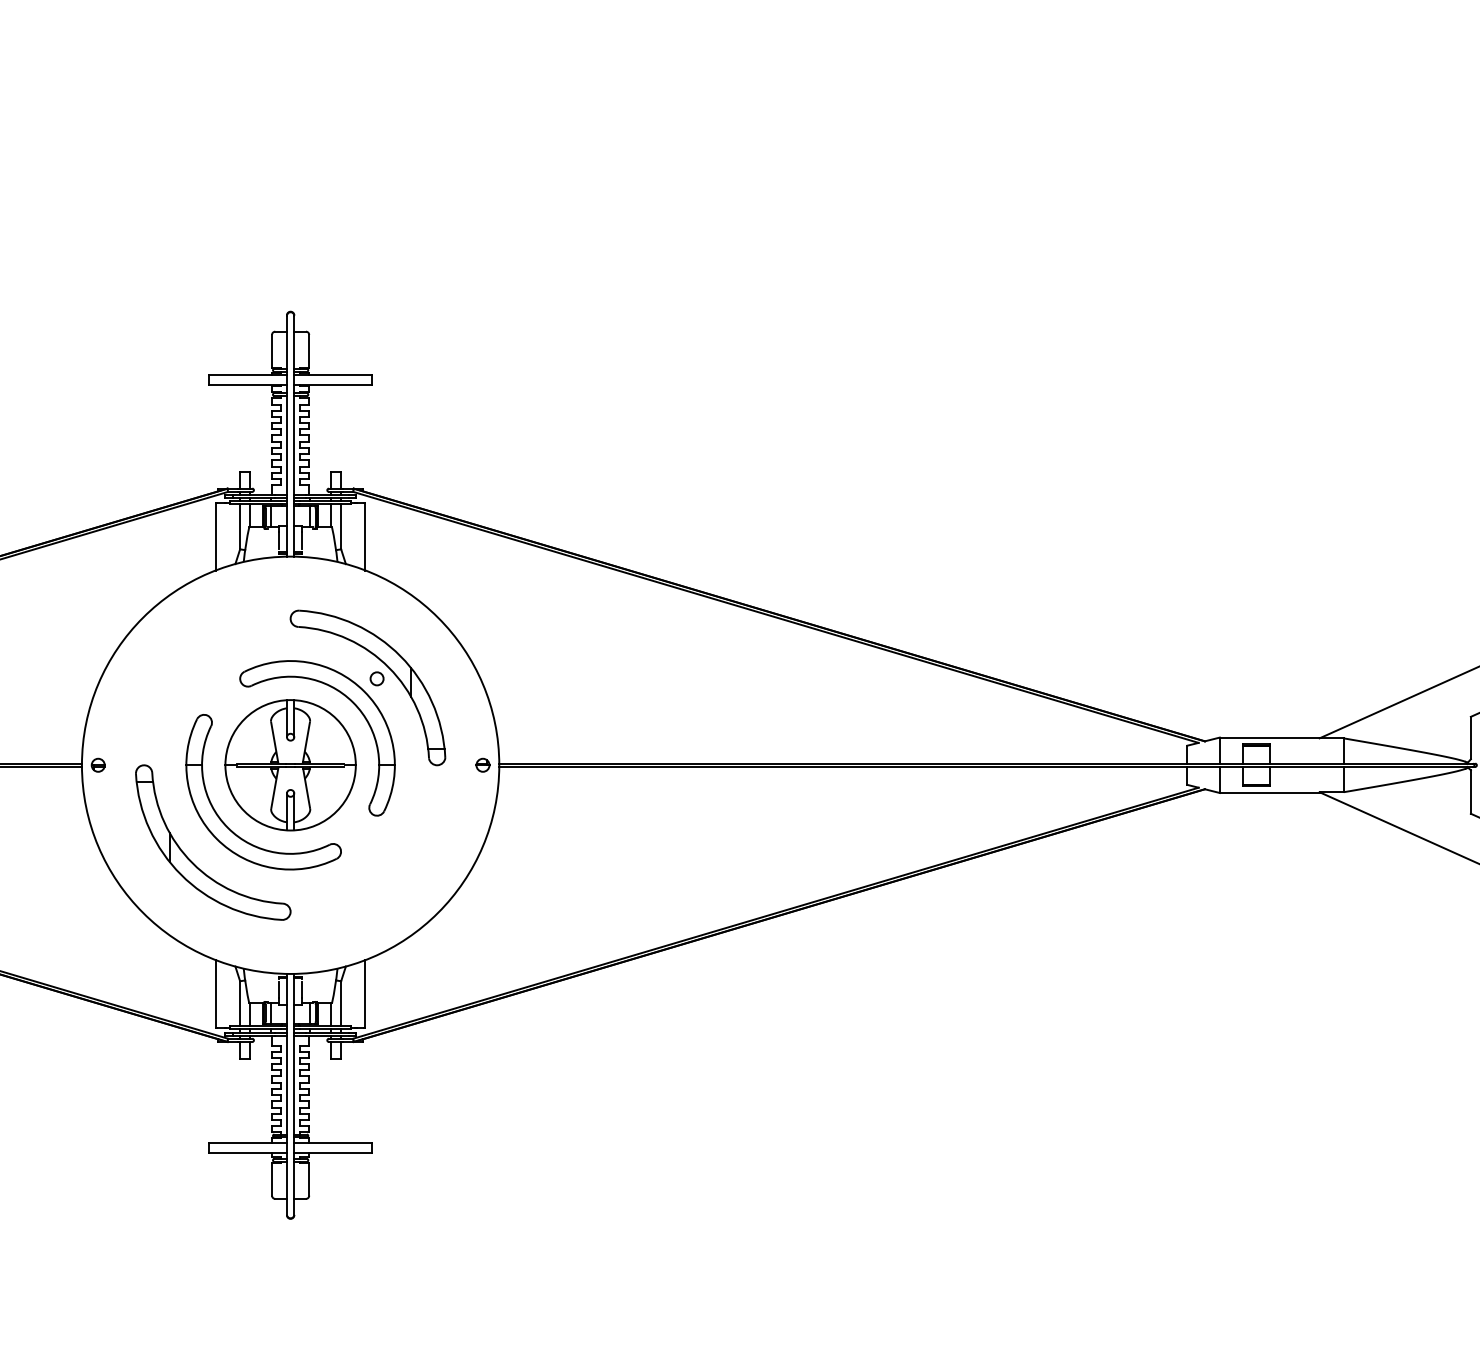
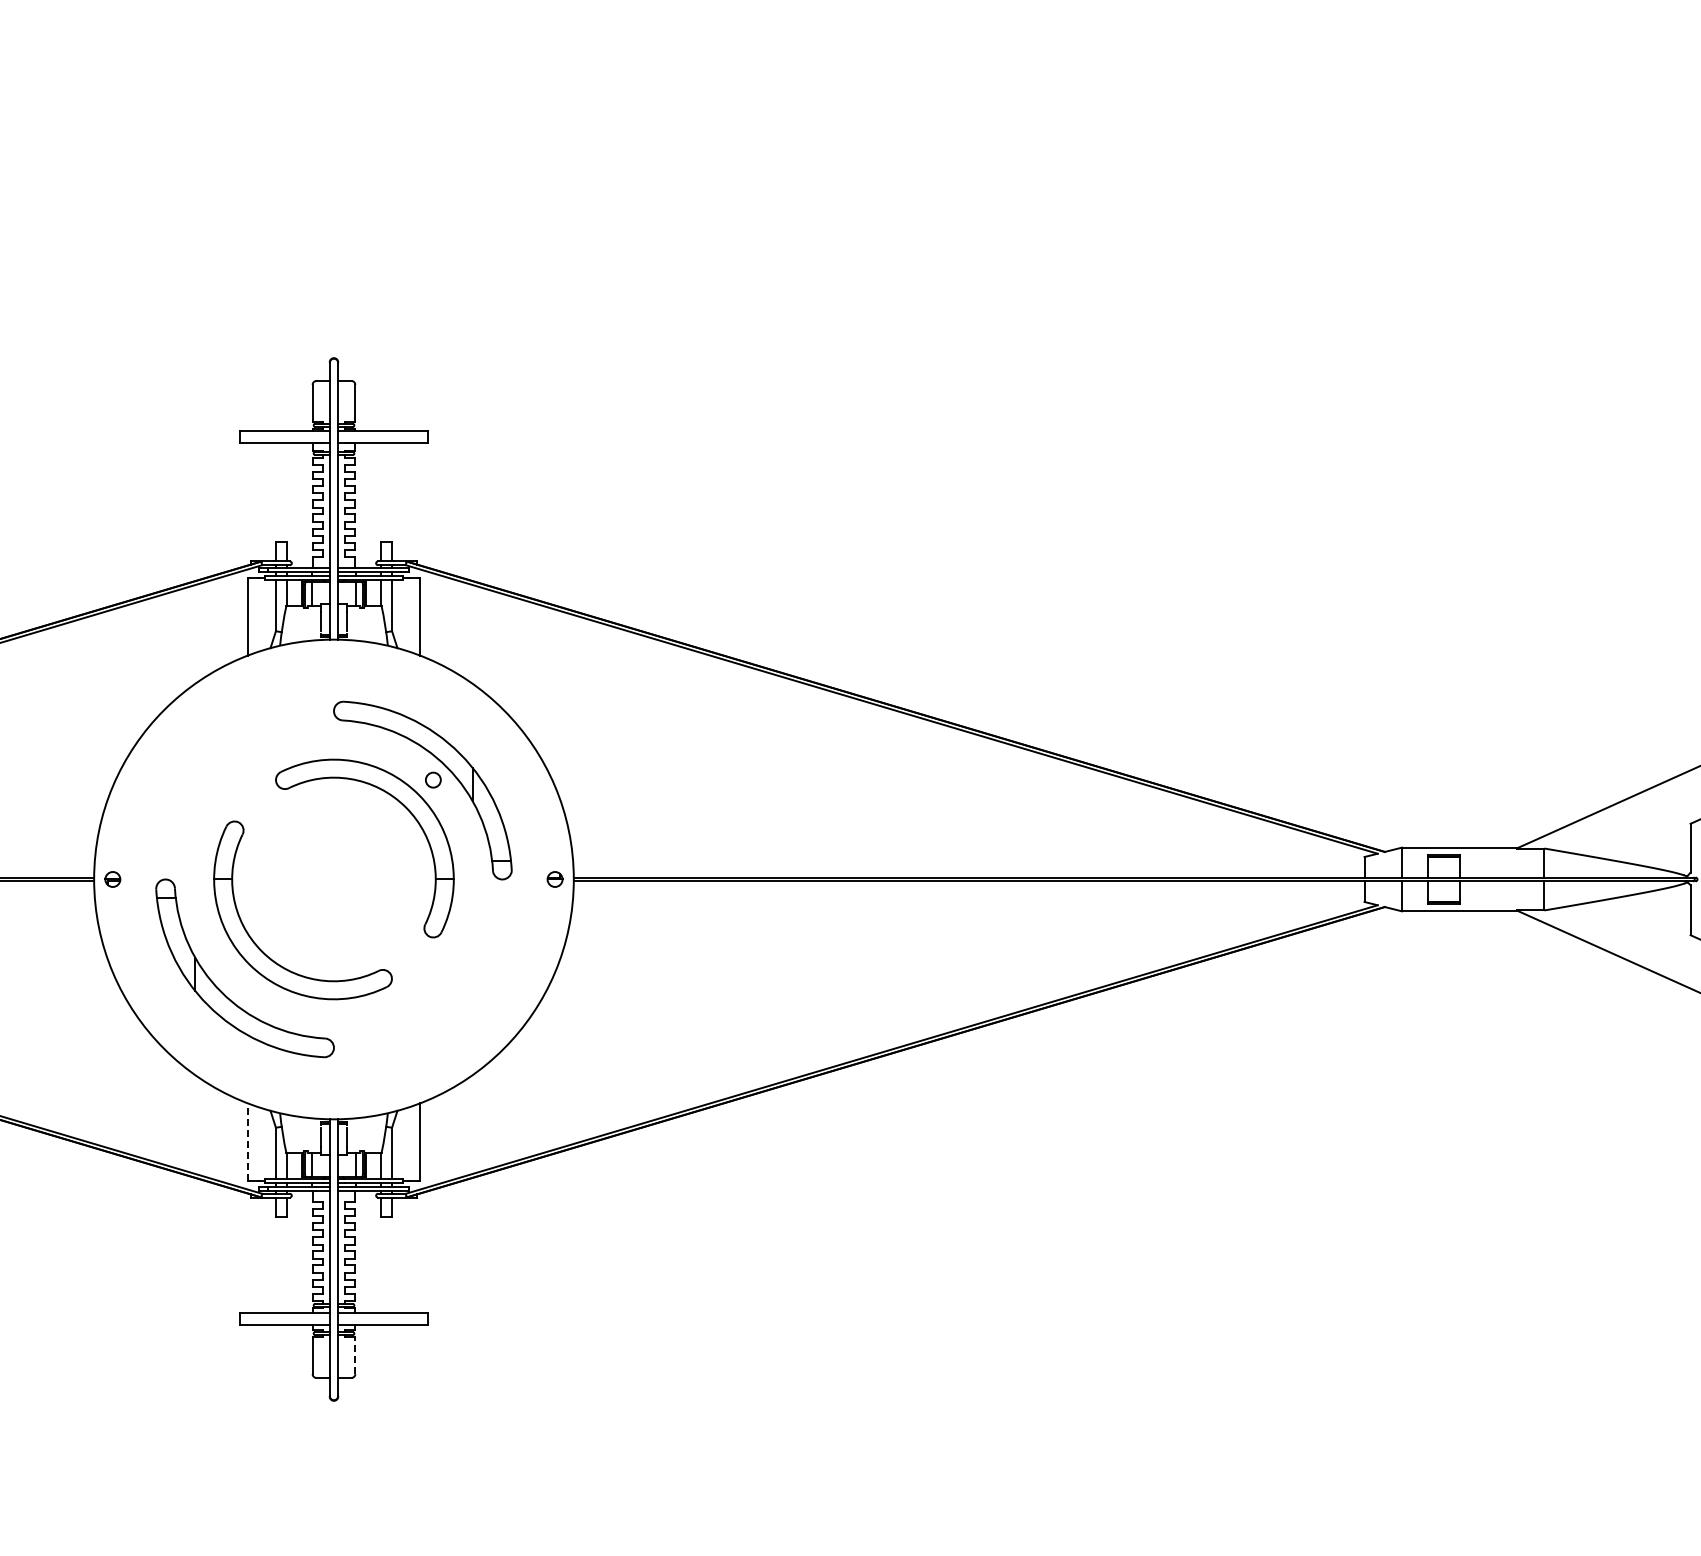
part: (290, 765) -> (333, 879), removed
line: (215, 994) -> (247, 1142), solid -> dashed
line: (309, 1179) -> (355, 1355), solid -> dashed

